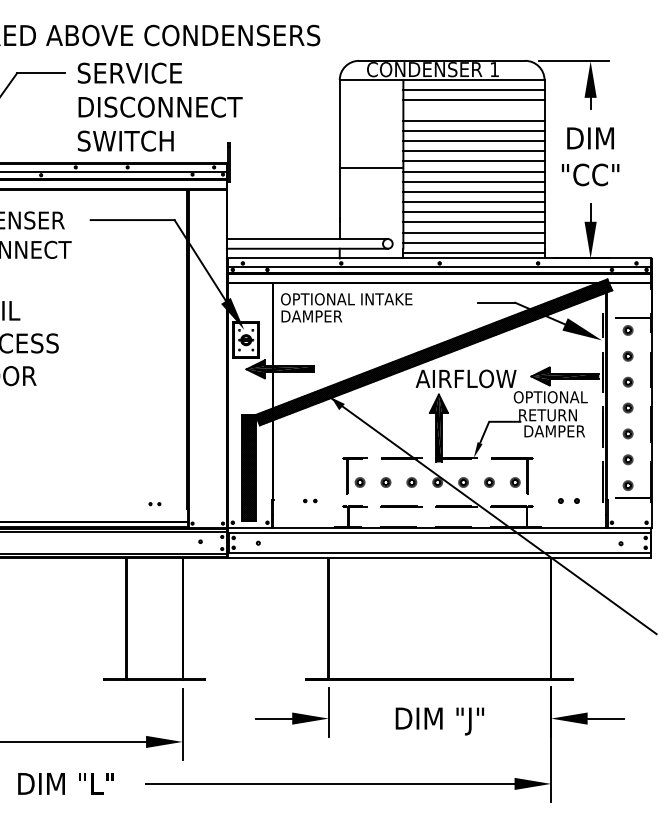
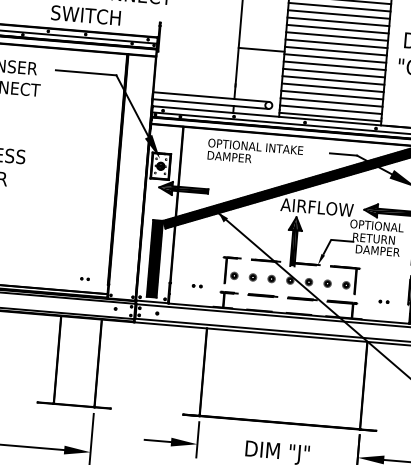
line: (473, 110) -> (338, 14), added
text: (346, 307) -> (255, 152), moved
part: (569, 500) -> (384, 301), size x0.62

